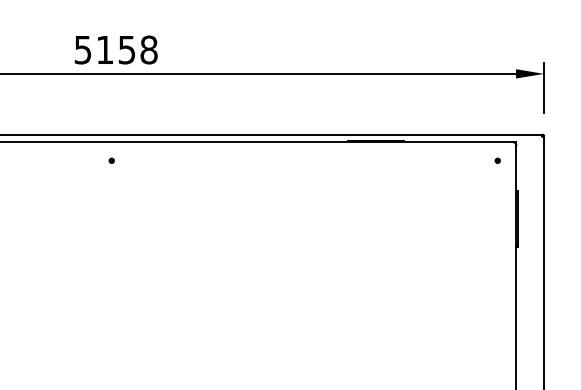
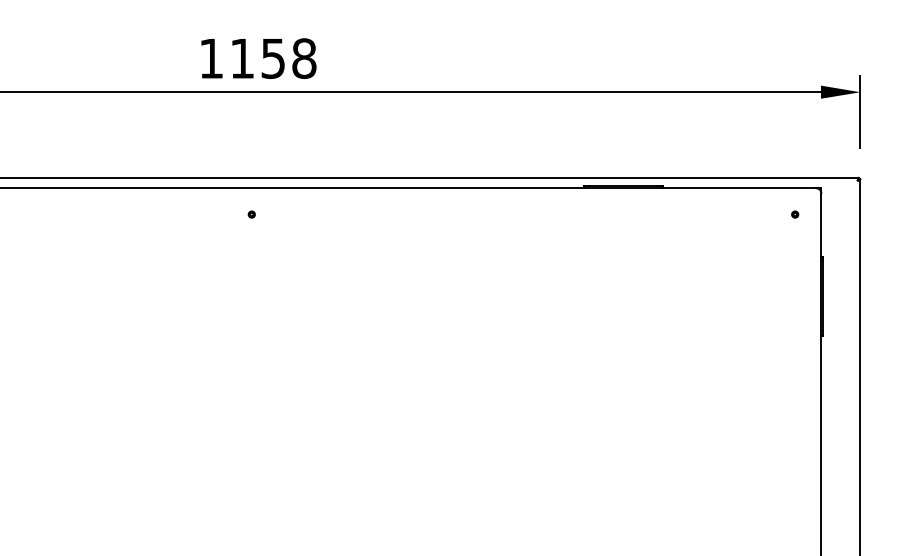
text: (82, 50) -> (210, 59), 5158 -> 1158

